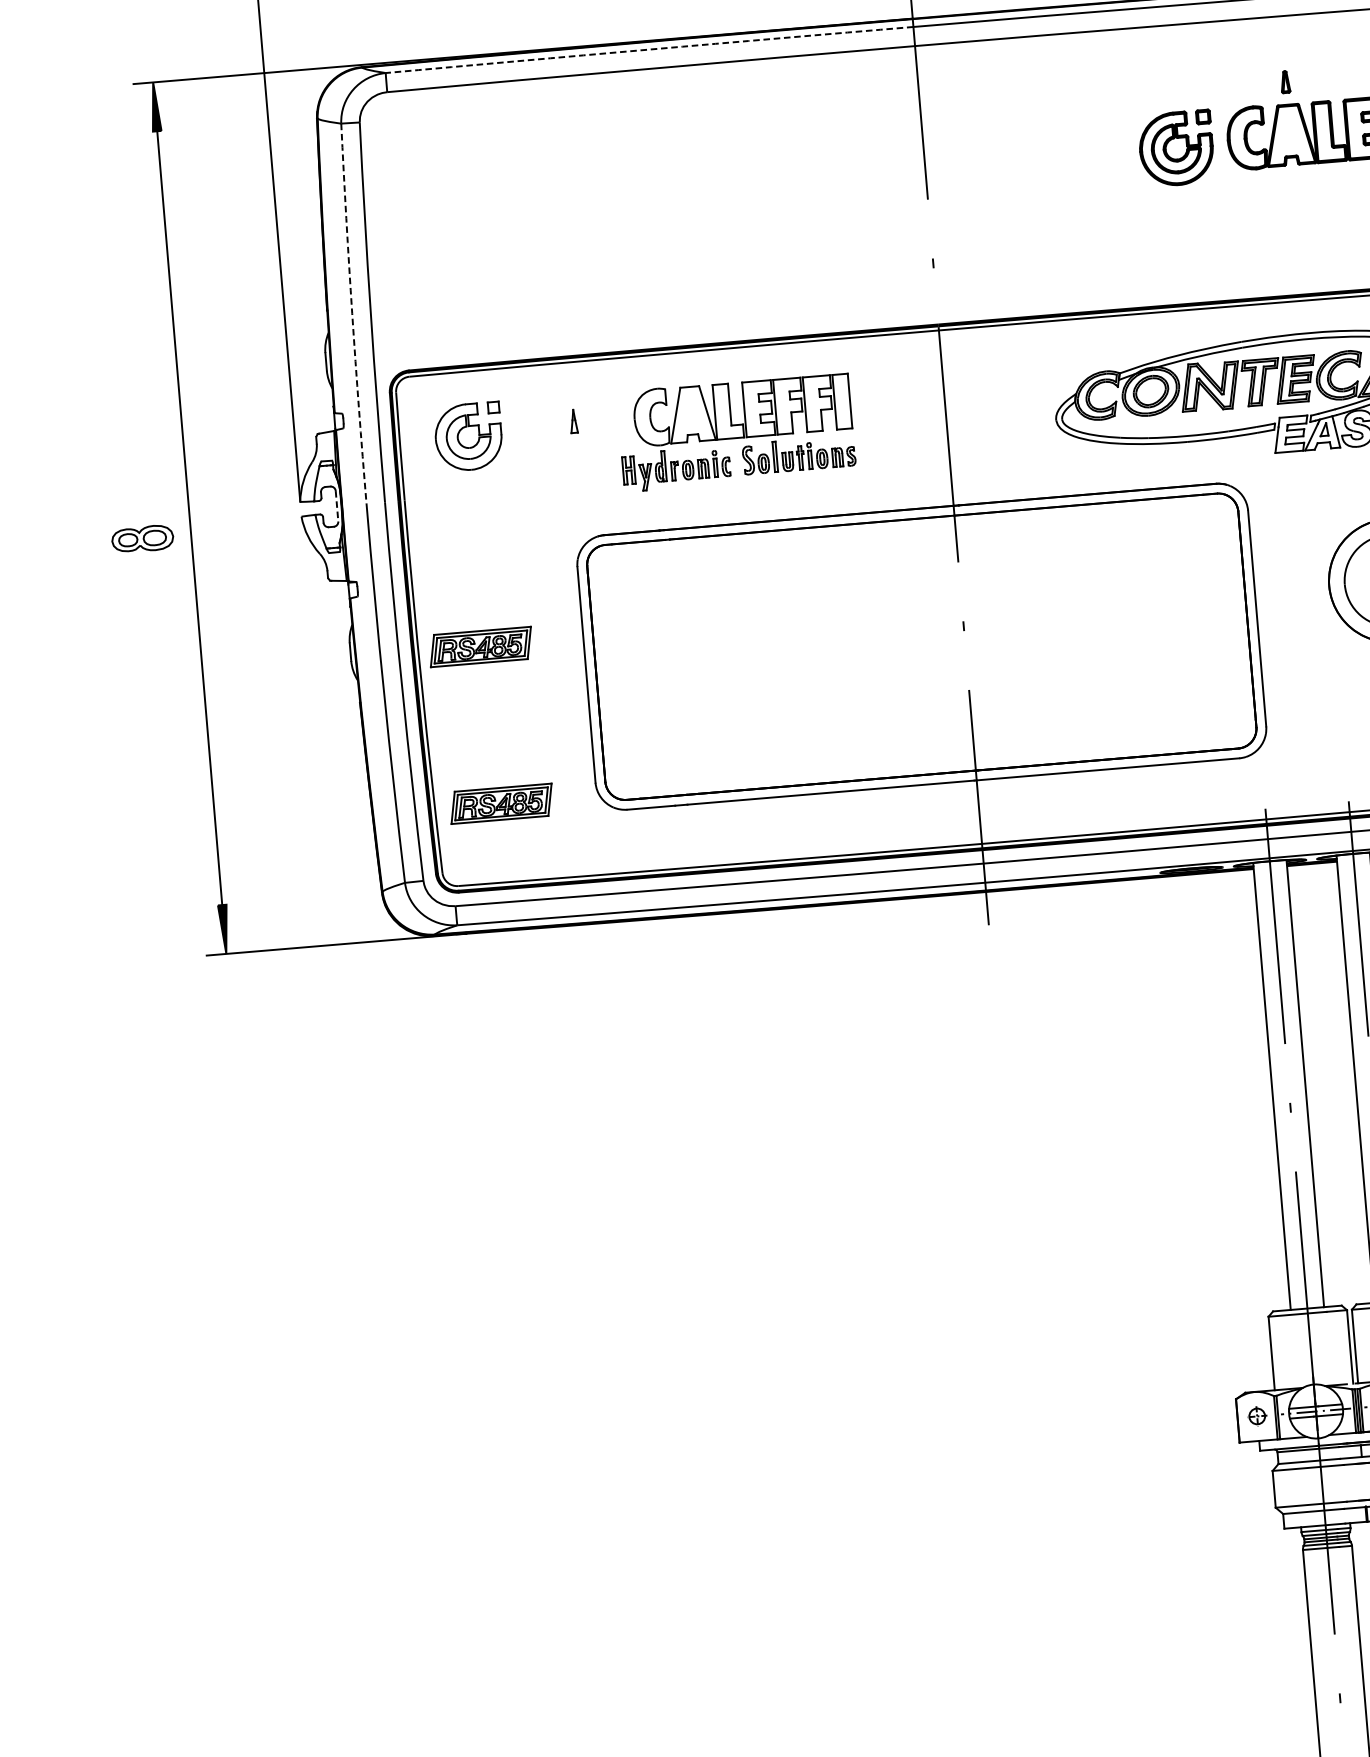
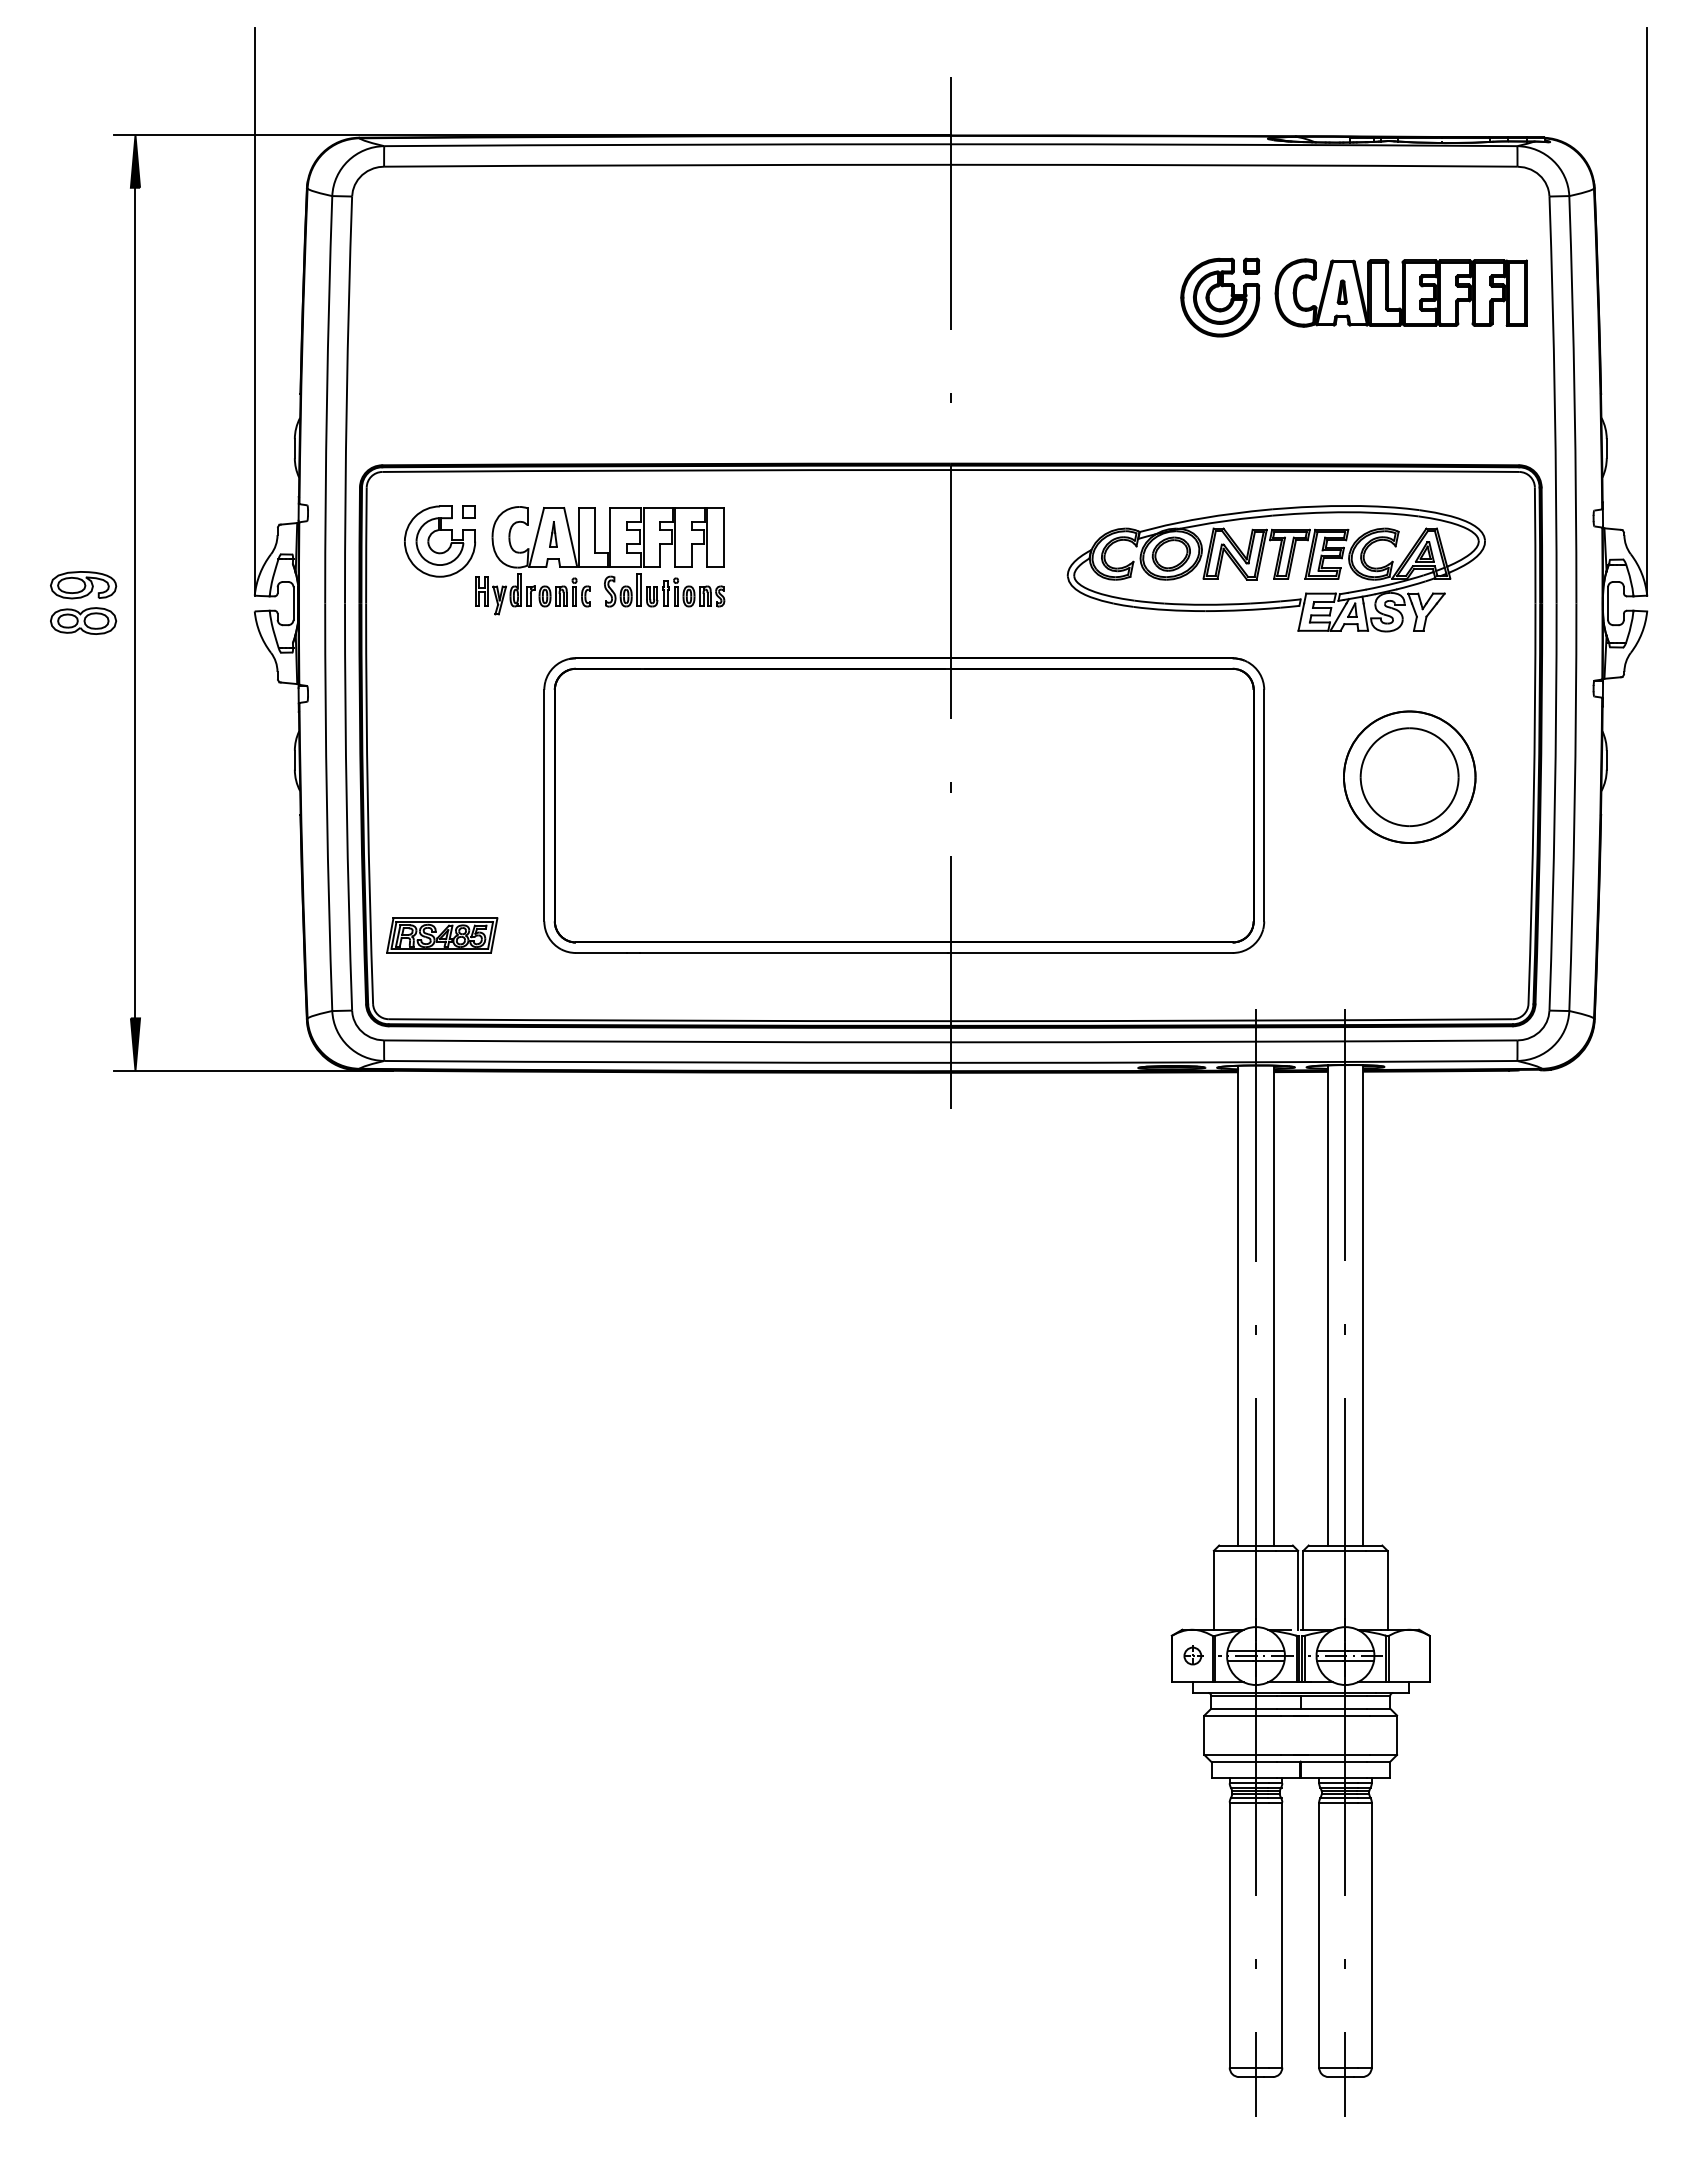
arc: (649, 49) -> (667, 144), dashed -> solid
part: (1284, 81) -> (1341, 291), moved
arc: (351, 313) -> (326, 399), dashed -> solid
part: (737, 432) -> (600, 560), moved
part: (139, 505) -> (83, 585), added
line: (337, 507) -> (293, 604), dashed -> solid
part: (481, 647) -> (434, 766), removed

